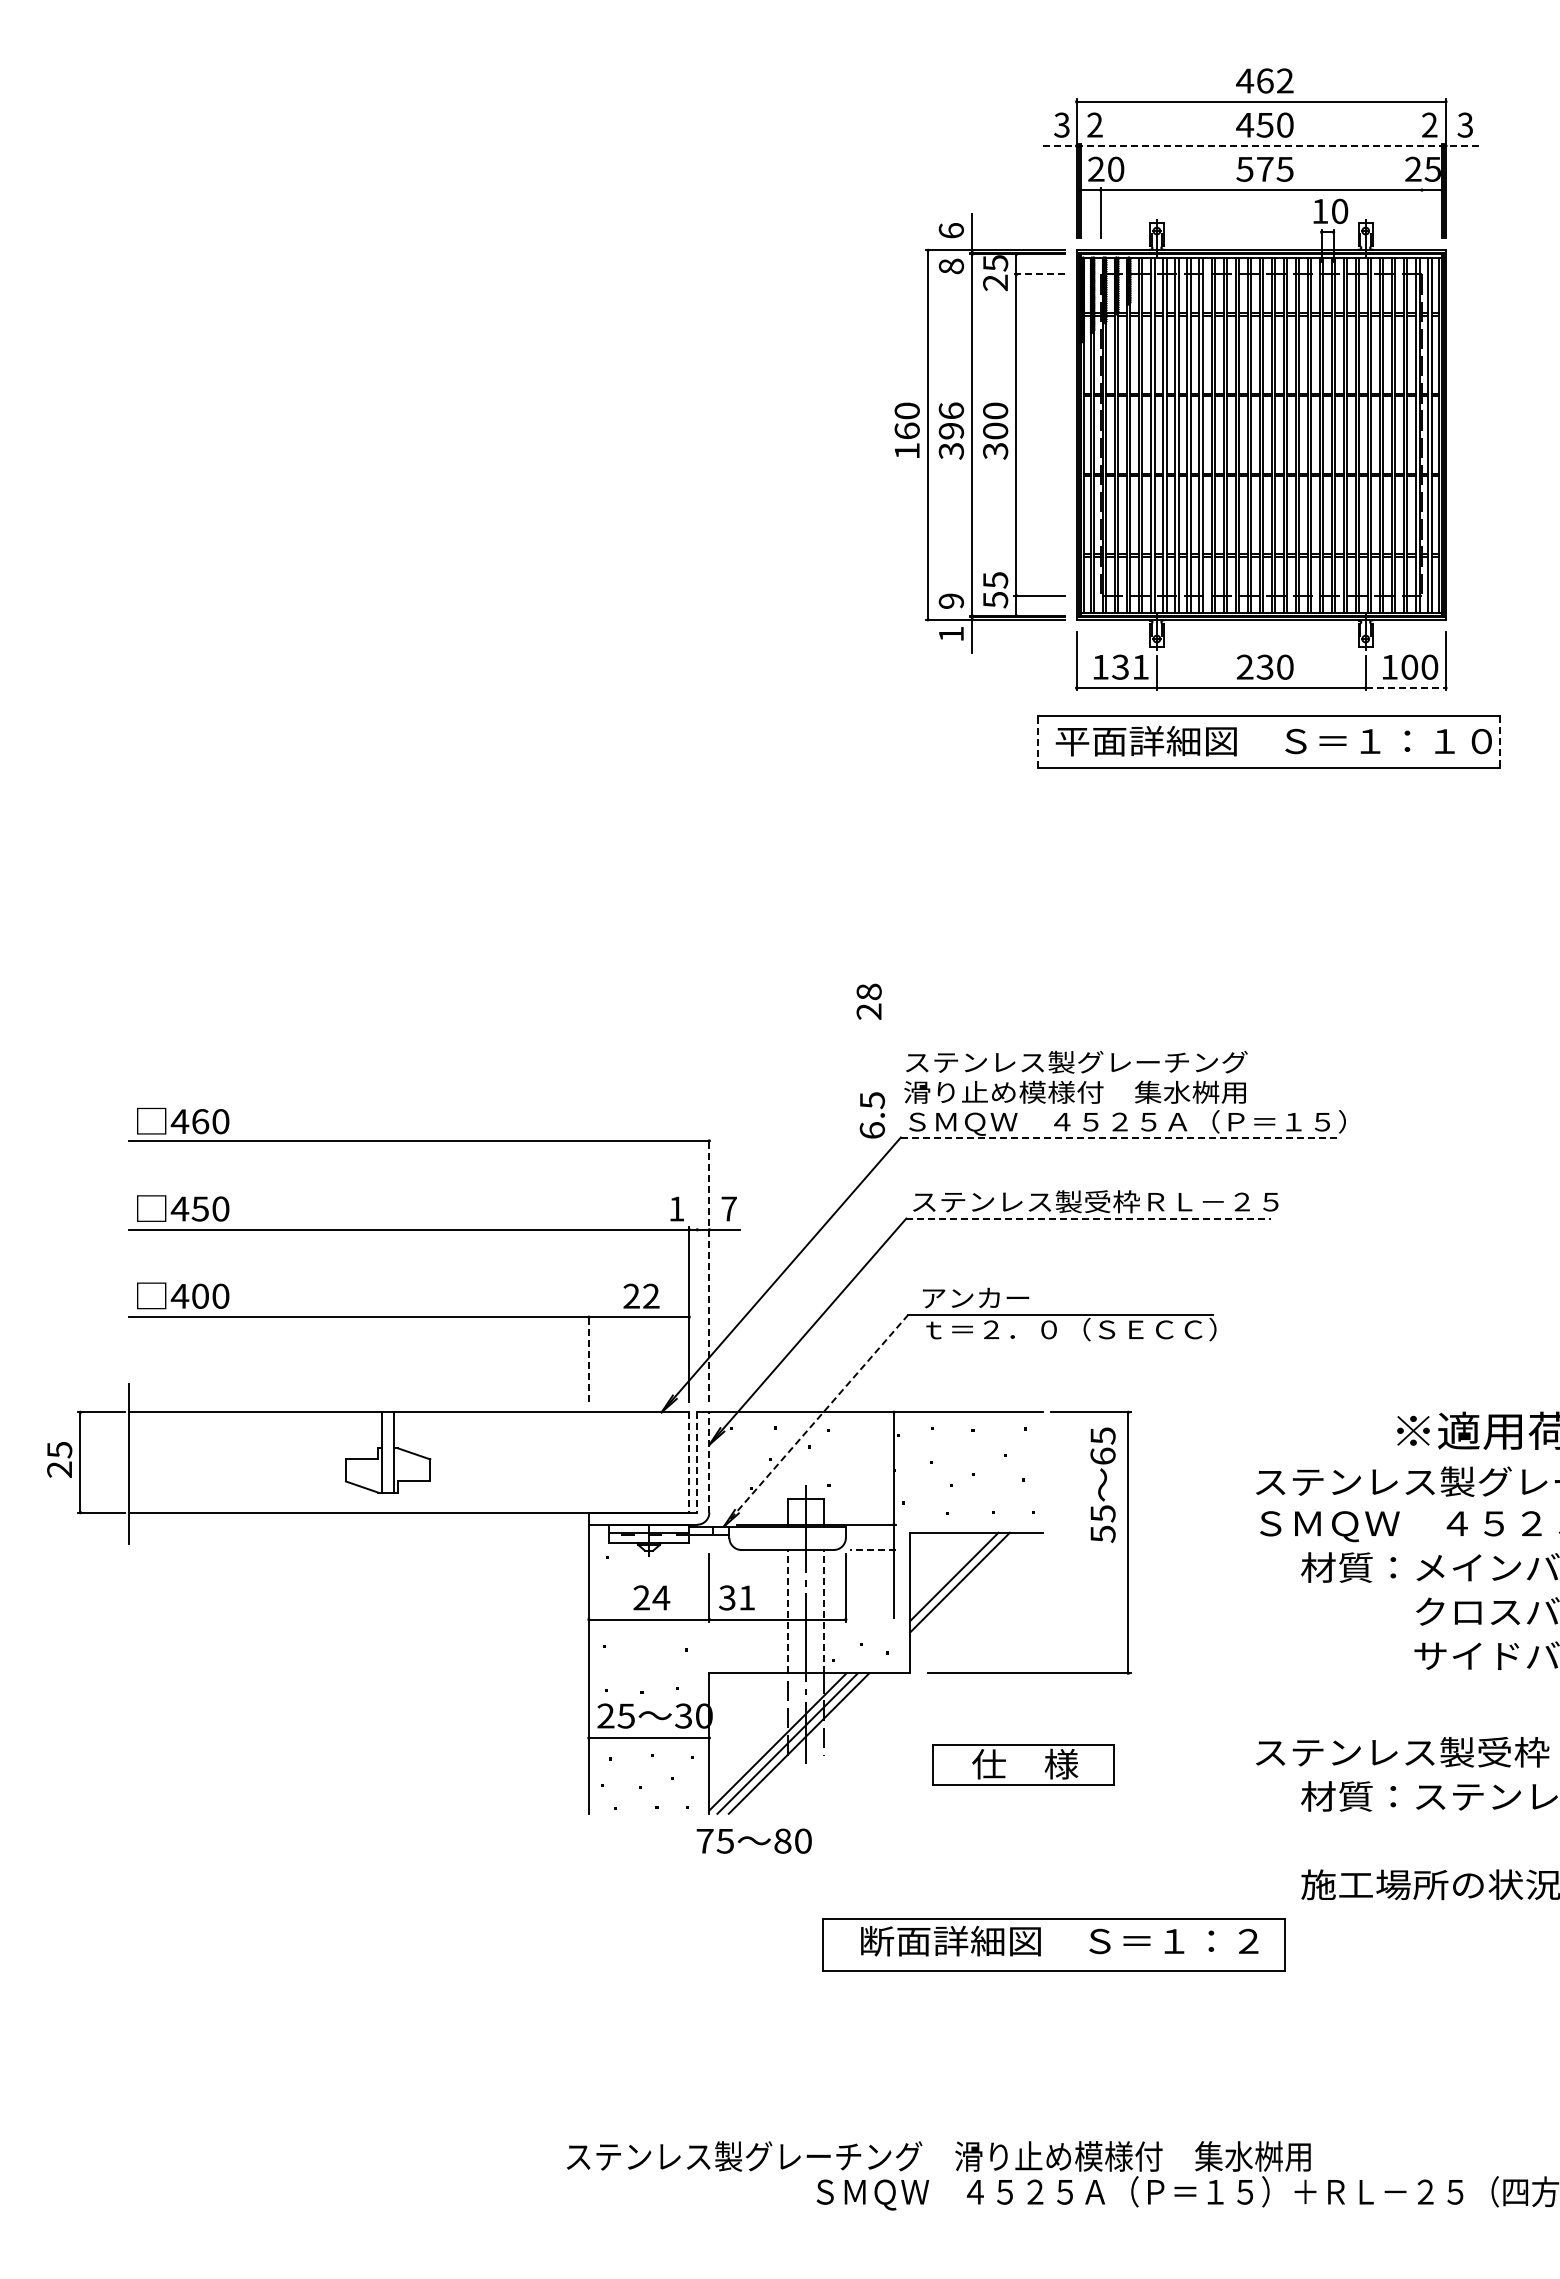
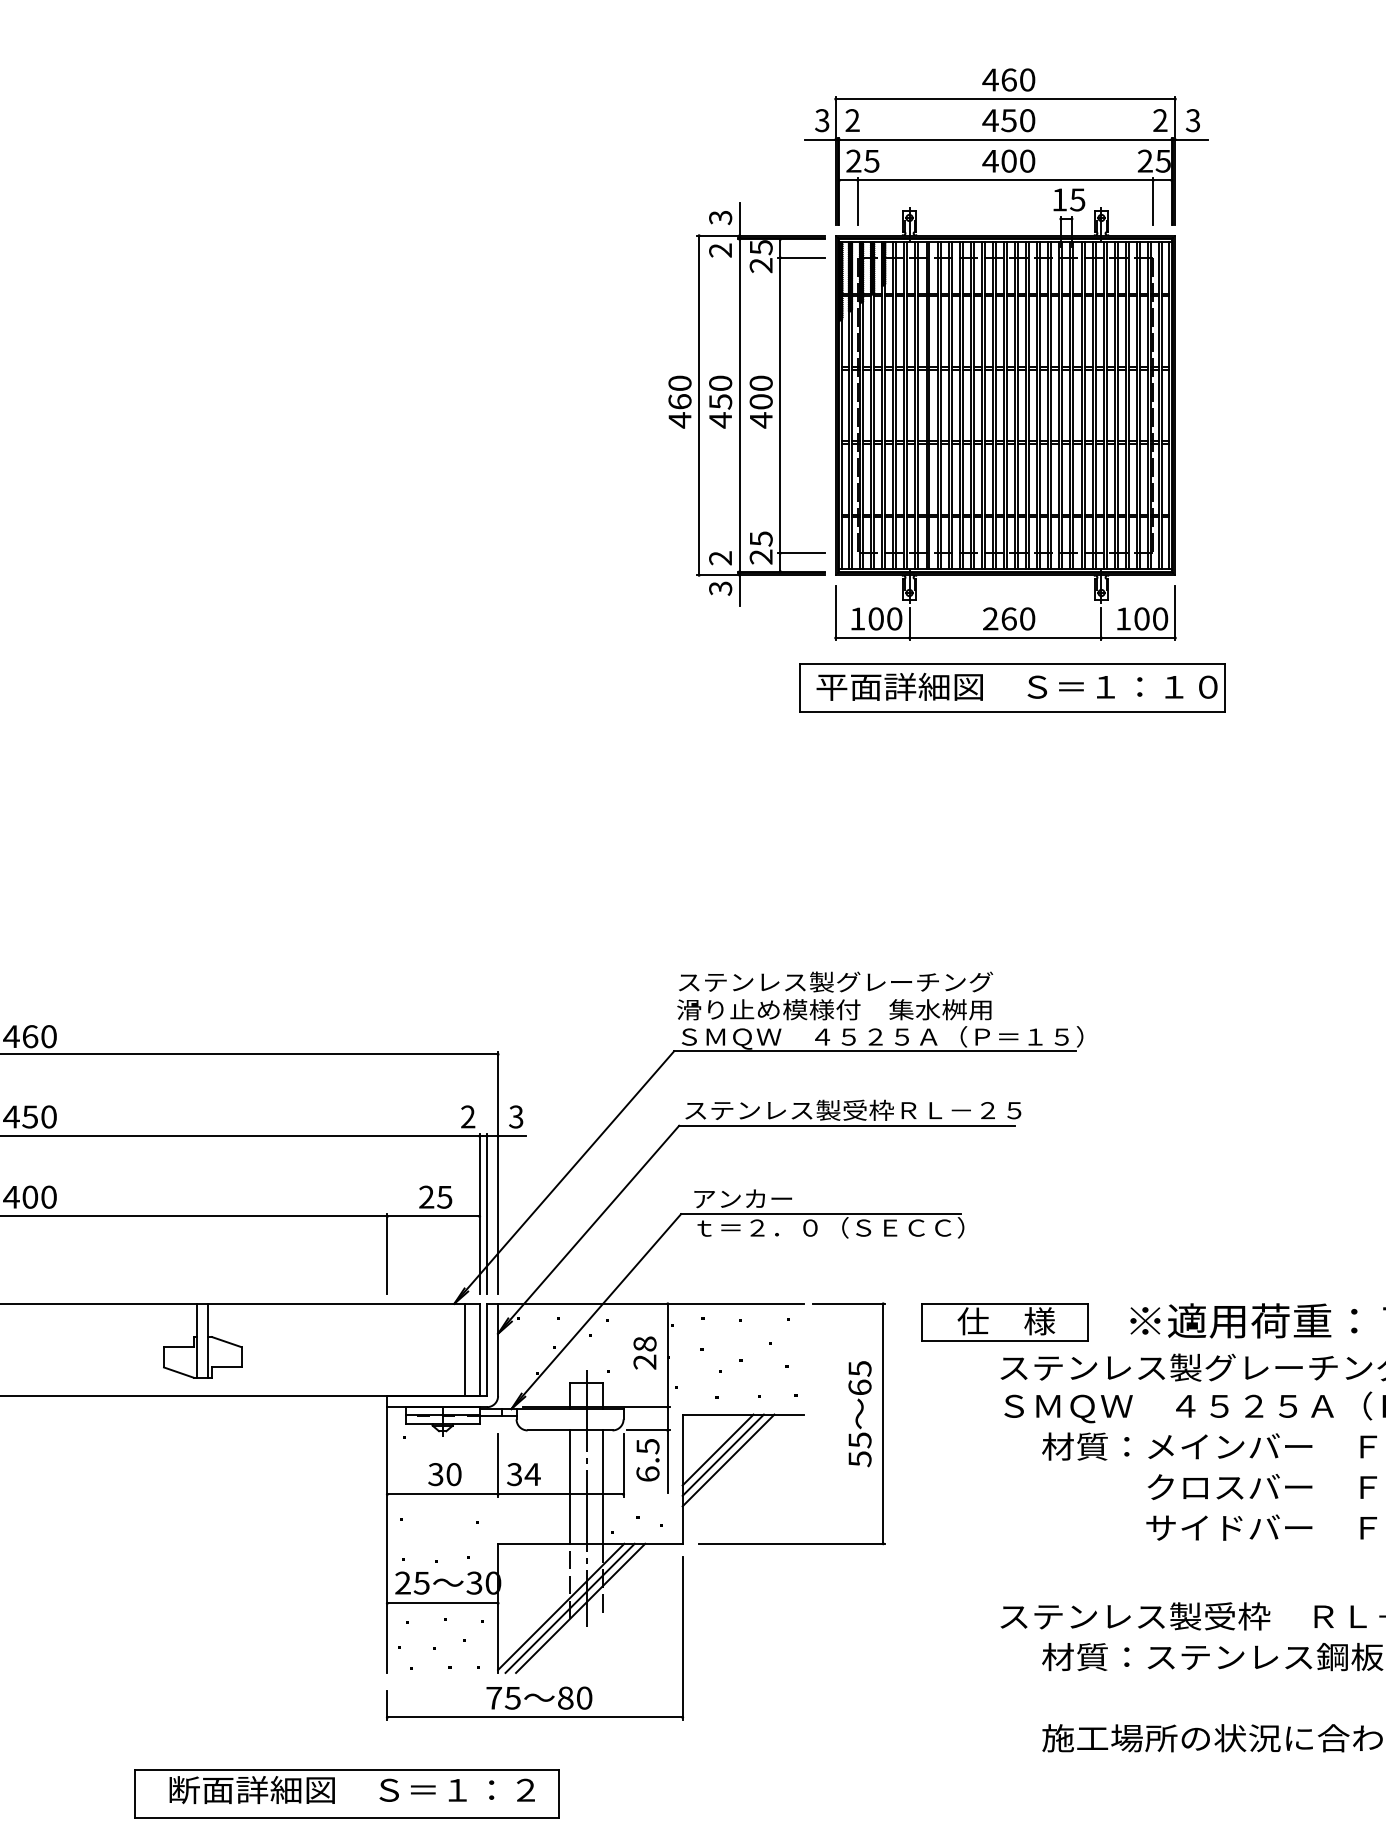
text: (1285, 80) -> (1027, 79), 462 -> 460
line: (1263, 145) -> (1007, 139), dashed -> solid
text: (1115, 168) -> (871, 160), 20 -> 25
text: (1264, 168) -> (1008, 160), 575 -> 400
text: (1339, 210) -> (1077, 199), 10 -> 15
line: (1421, 212) -> (1152, 200), added
text: (951, 230) -> (720, 217), 6 -> 3
text: (951, 266) -> (720, 250), 8 -> 2
line: (1038, 274) -> (800, 257), dashed -> solid
text: (951, 431) -> (720, 402), 396 -> 450
text: (907, 451) -> (680, 420), 160 -> 460
text: (995, 451) -> (761, 420), 300 -> 400
text: (995, 599) -> (761, 556), 55 -> 25
text: (951, 600) -> (720, 557), 9 -> 2
text: (951, 634) -> (720, 588), 1 -> 3
text: (1130, 666) -> (885, 618), 131 -> 100
text: (1264, 666) -> (1008, 618), 230 -> 260
line: (1406, 688) -> (1138, 638), dashed -> solid
line: (1037, 741) -> (799, 687), dashed -> solid
line: (1499, 742) -> (1224, 688), dashed -> solid
text: (868, 1001) -> (644, 1352), moved
text: (871, 1115) -> (647, 1460), moved
line: (1119, 1137) -> (875, 1051), dashed -> solid
text: (676, 1208) -> (467, 1116), 1 -> 2
text: (728, 1208) -> (515, 1116), 7 -> 3
line: (1088, 1218) -> (846, 1125), dashed -> solid
line: (709, 1270) -> (498, 1173), dashed -> solid
text: (650, 1295) -> (443, 1196), 22 -> 25
line: (697, 1314) -> (487, 1213), added
line: (588, 1358) -> (387, 1254), dashed -> solid
line: (816, 1420) -> (596, 1311), dashed -> solid
line: (709, 1461) -> (498, 1349), dashed -> solid
line: (673, 1462) -> (465, 1350), added
line: (689, 1462) -> (479, 1350), dashed -> solid
line: (697, 1462) -> (487, 1350), dashed -> solid
text: (1102, 1485) -> (859, 1414), moved
line: (872, 1549) -> (648, 1430), dashed -> solid
line: (948, 1570) -> (717, 1449), added
text: (651, 1597) -> (444, 1474), 24 -> 30
text: (746, 1597) -> (532, 1474), 31 -> 34
line: (787, 1611) -> (569, 1486), dashed -> solid
line: (823, 1611) -> (603, 1486), dashed -> solid
part: (1023, 1764) -> (1004, 1321), moved
part: (749, 1861) -> (535, 1716), added
part: (1053, 1944) -> (346, 1793), moved

